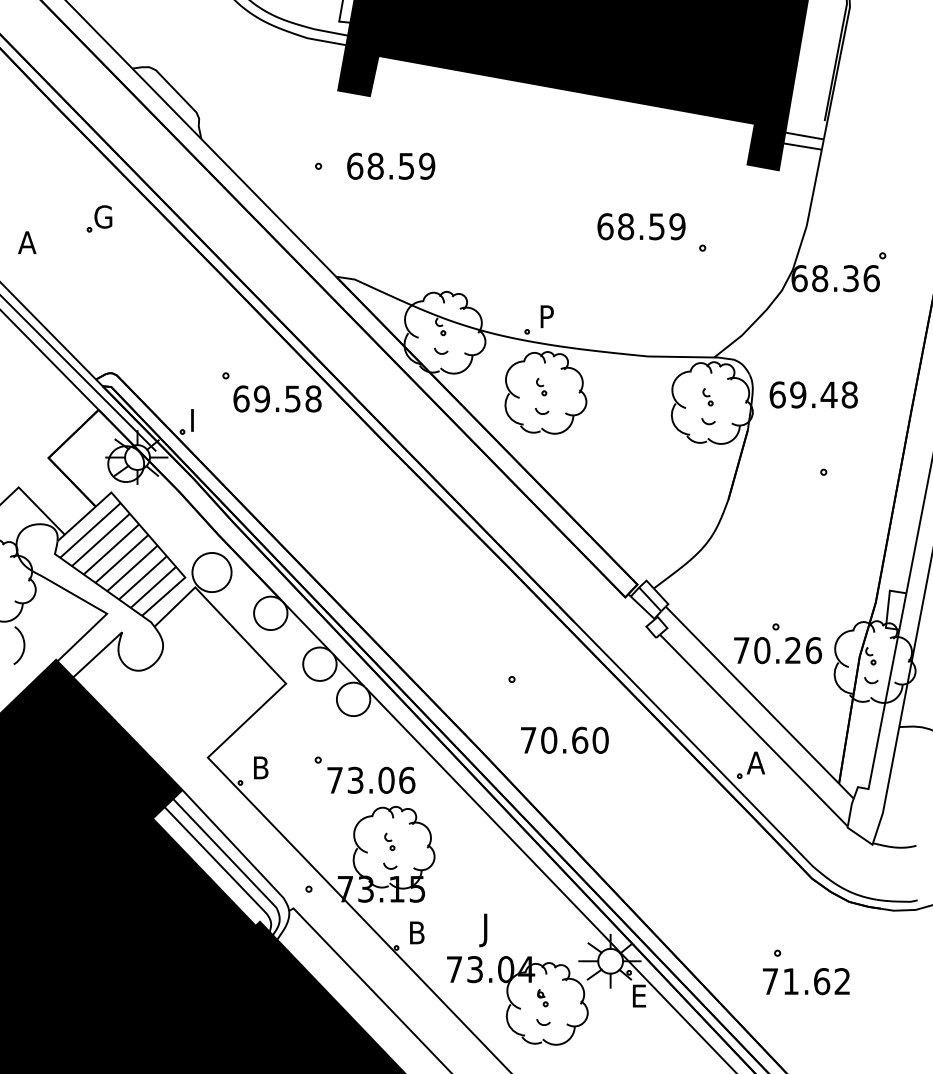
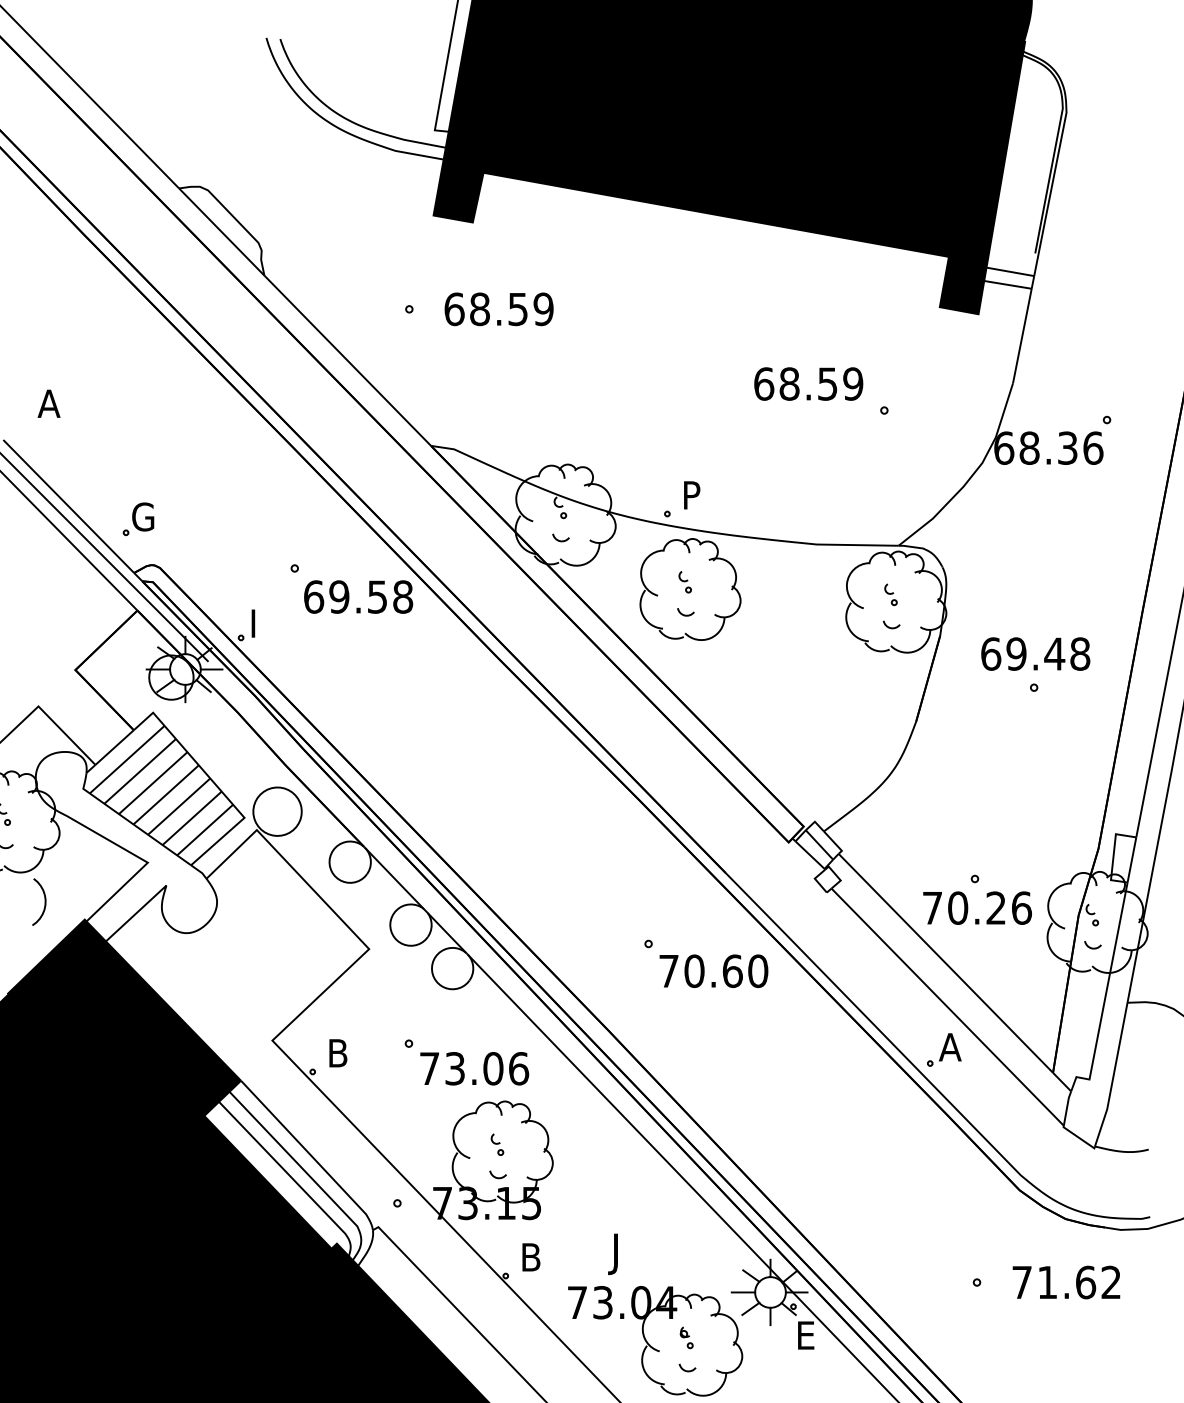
part: (99, 218) -> (138, 518), moved
text: (813, 394) -> (1035, 653), moved
text: (564, 739) -> (713, 970), moved
text: (806, 981) -> (1066, 1282), moved

